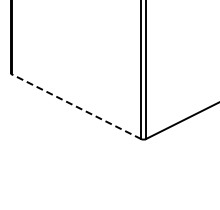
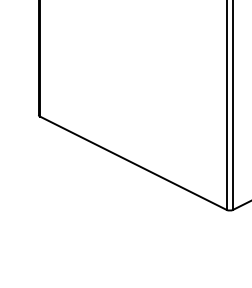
line: (76, 106) -> (133, 162), dashed -> solid

